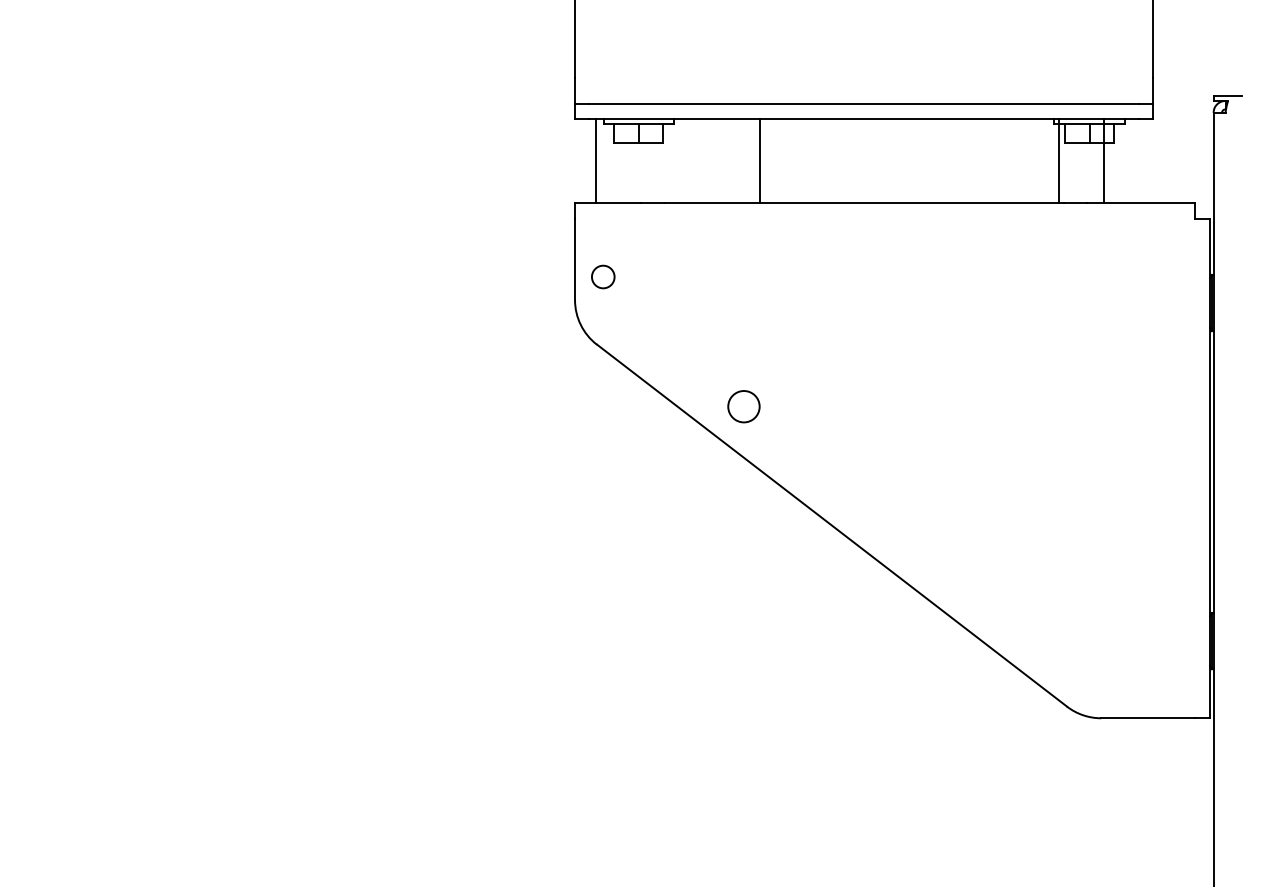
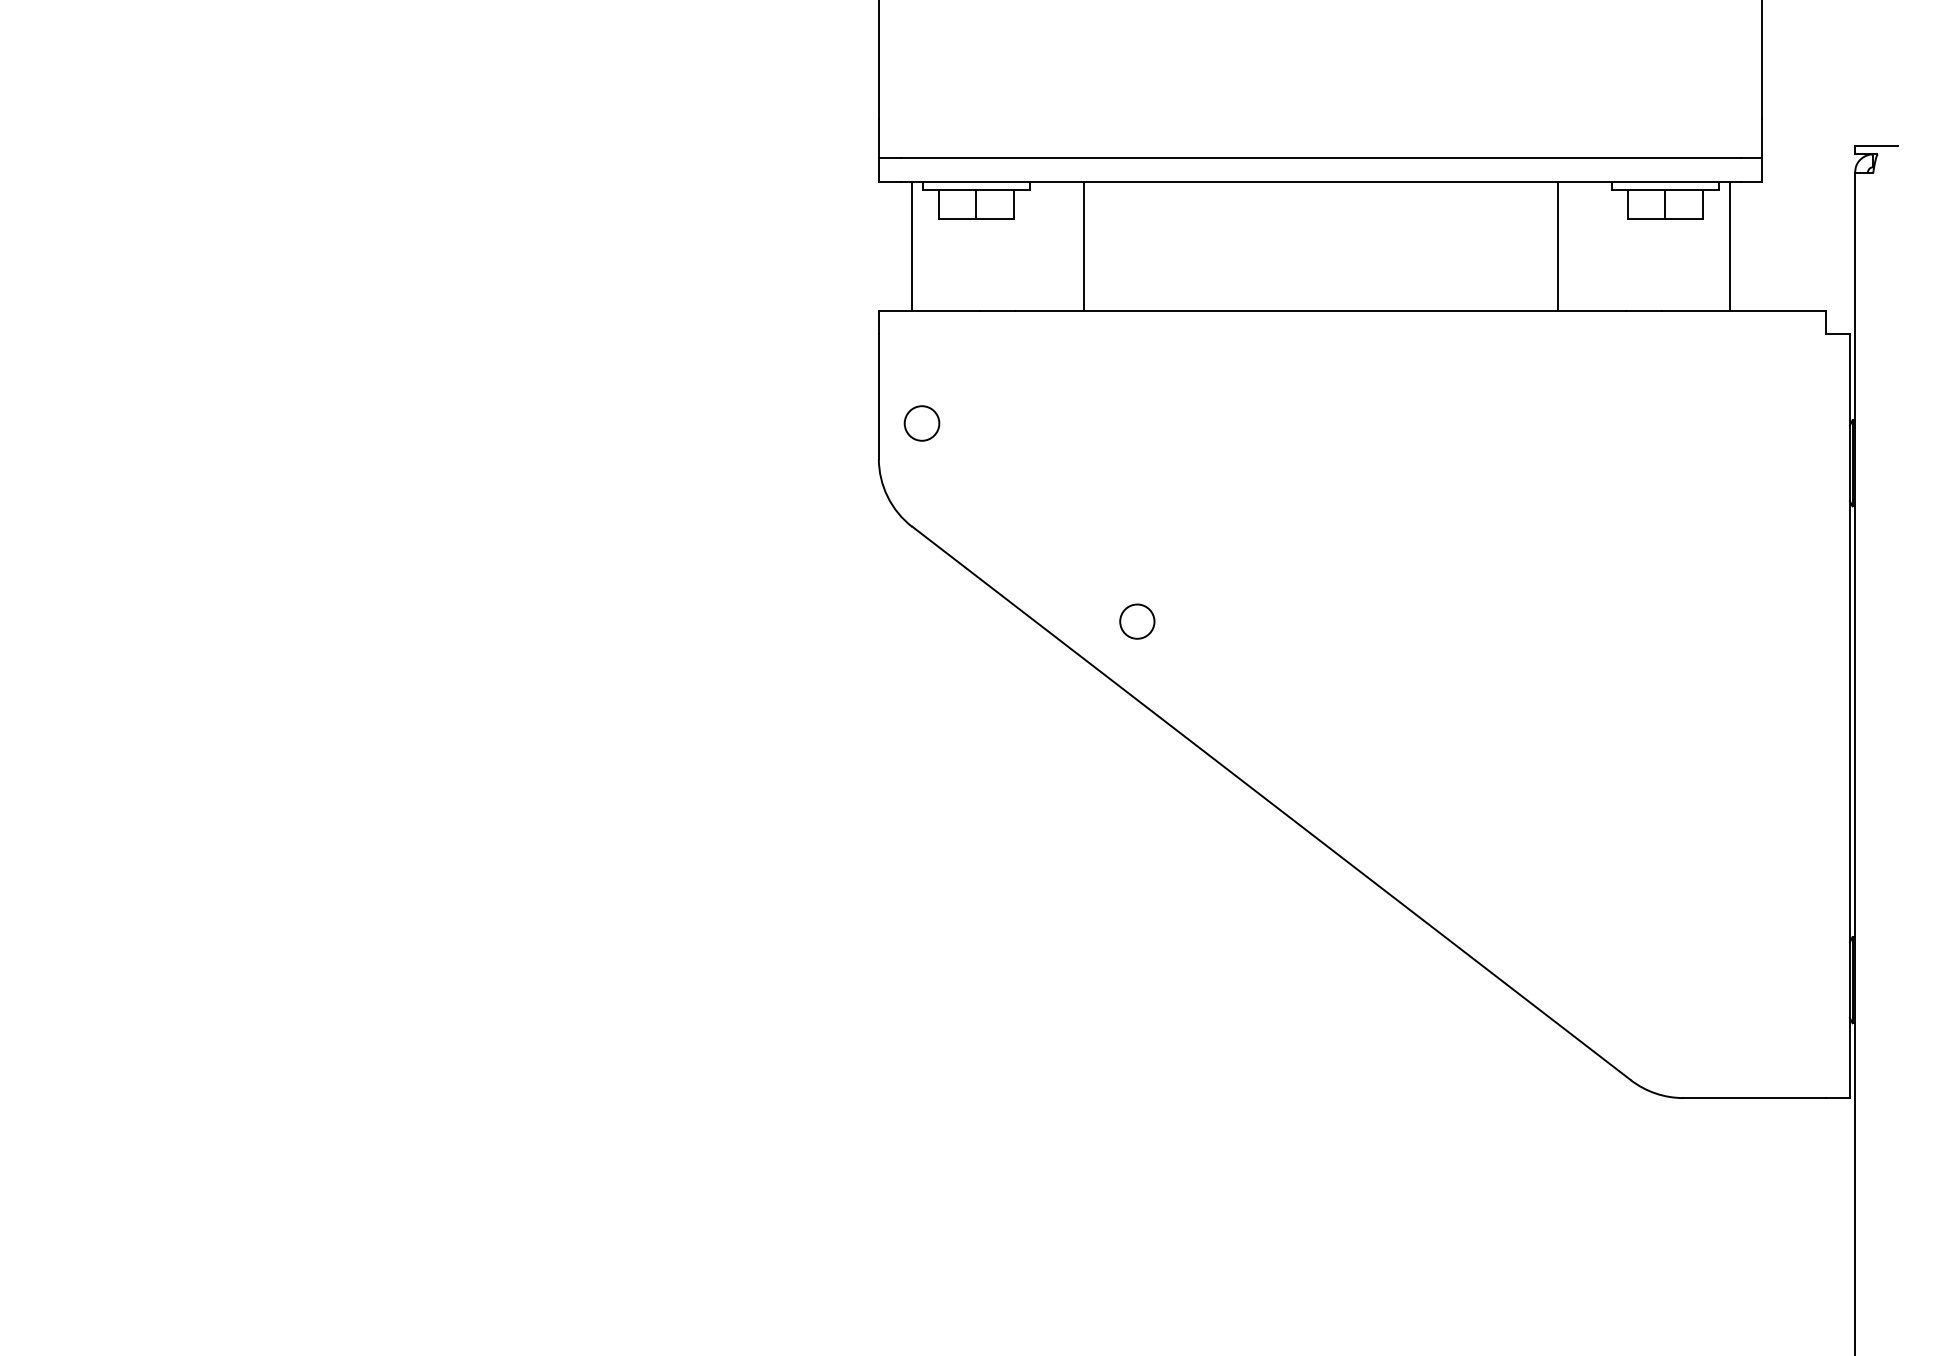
line: (760, 160) -> (1084, 245), moved
line: (1059, 160) -> (1558, 245), moved
line: (1103, 160) -> (1729, 245), moved
circle: (744, 406) -> (1137, 621), size x0.71

